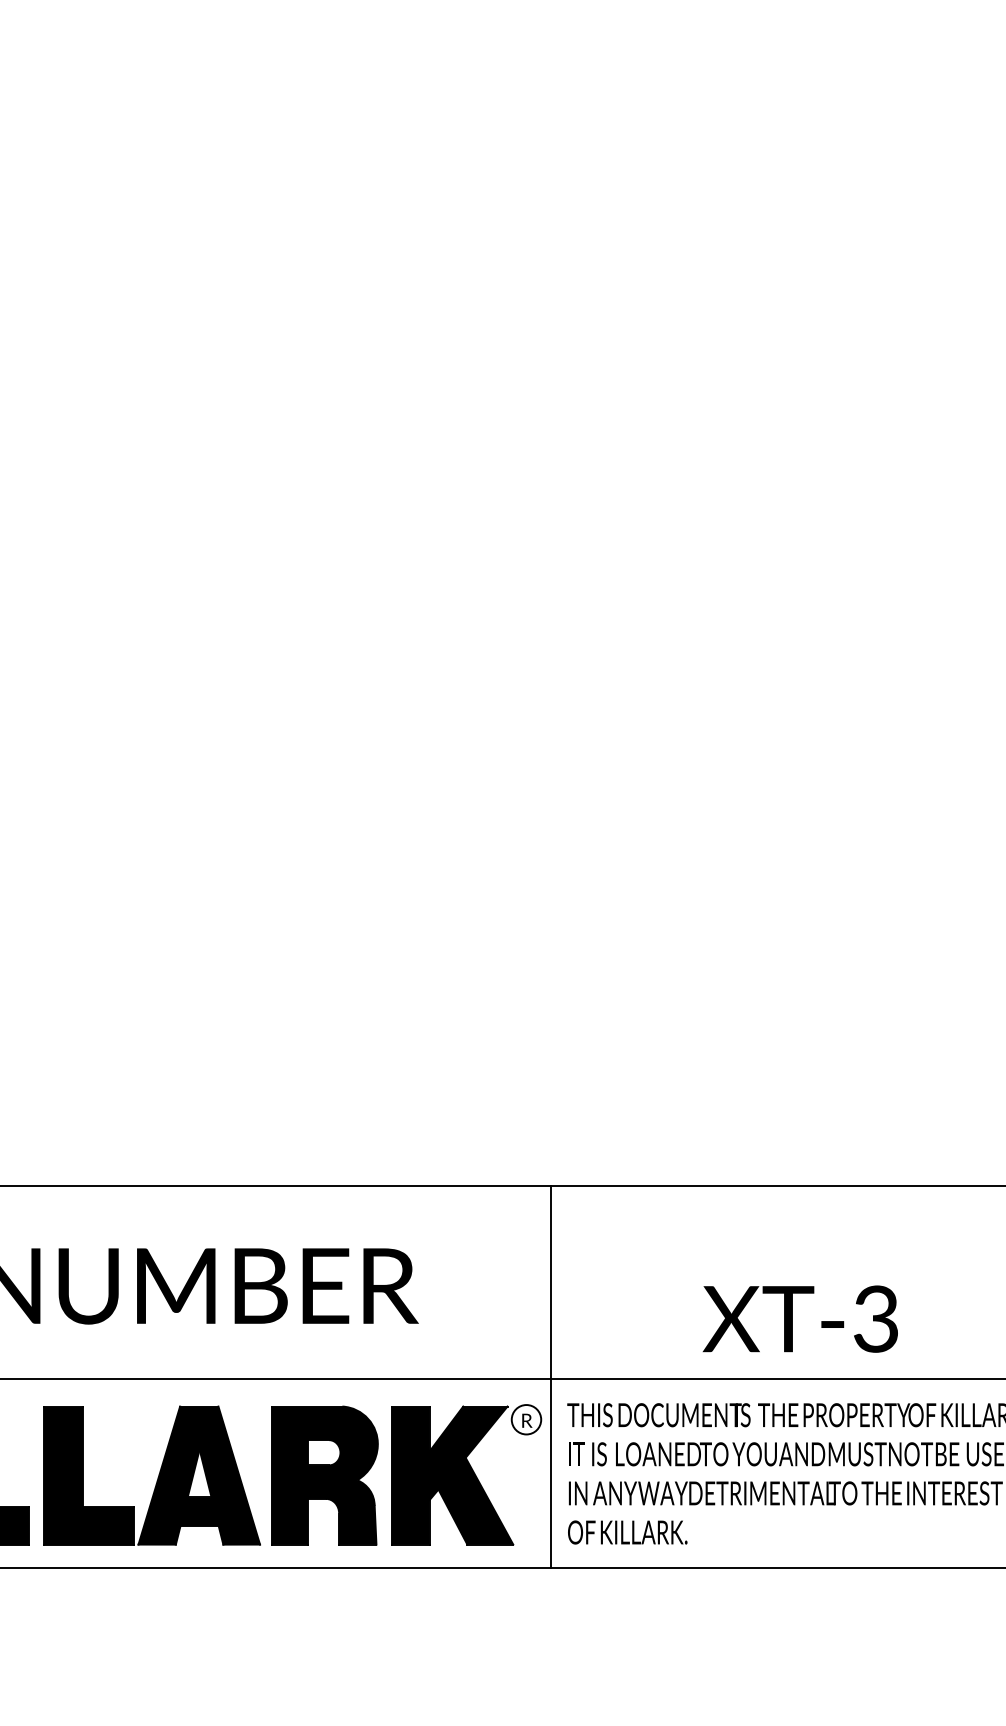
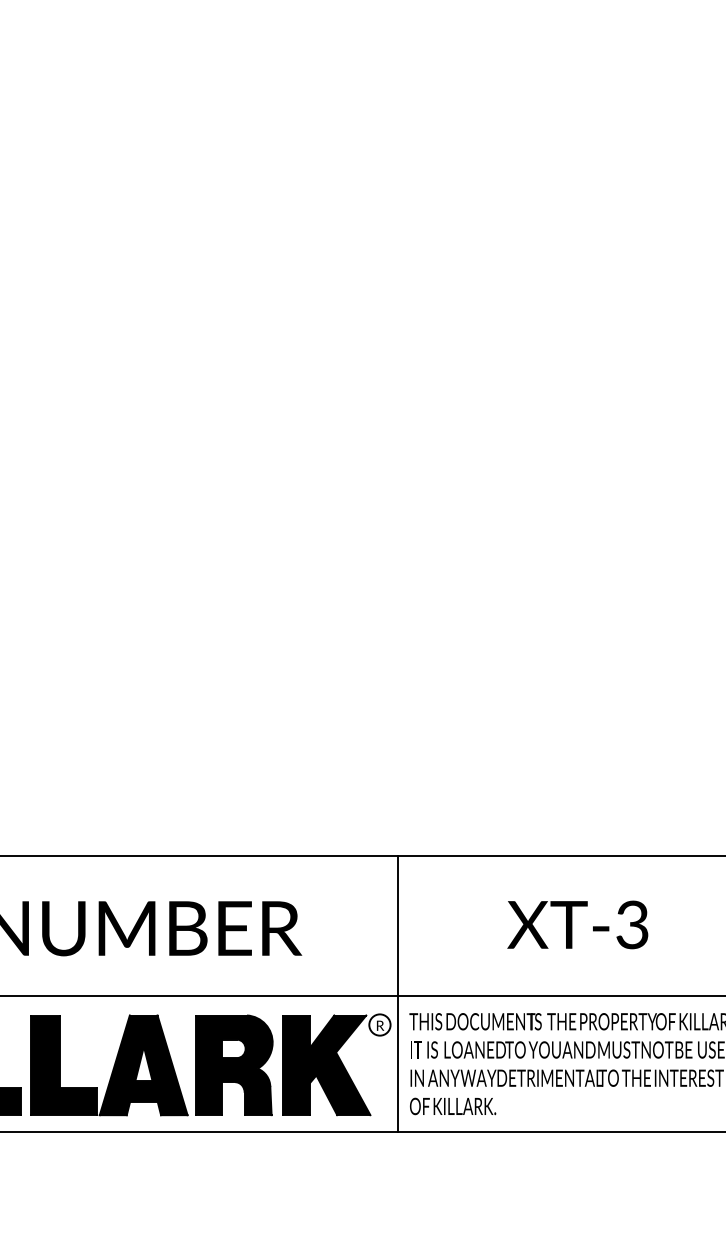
text: (799, 1318) -> (577, 924), moved

